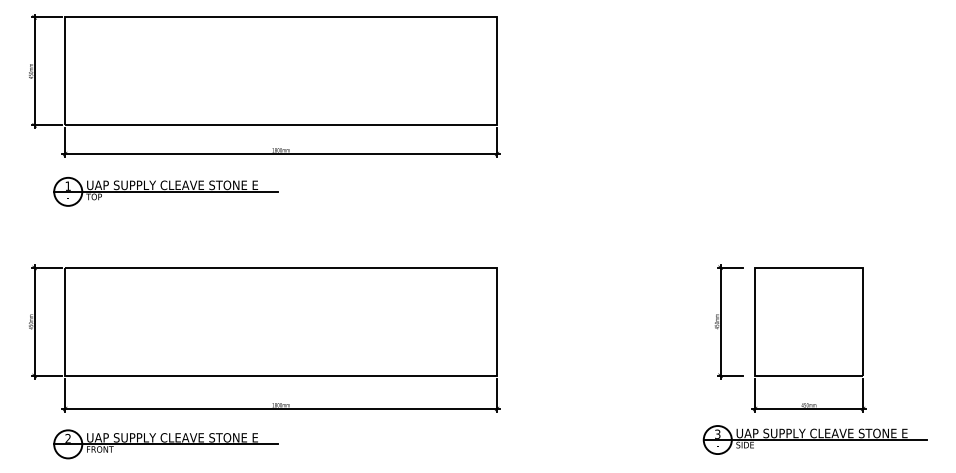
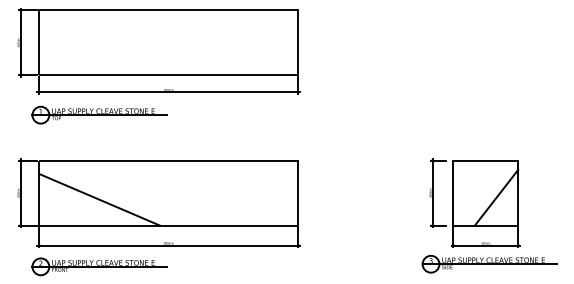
line: (826, 328) -> (496, 197), added
line: (165, 332) -> (99, 199), added

